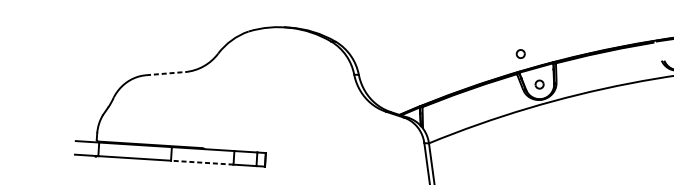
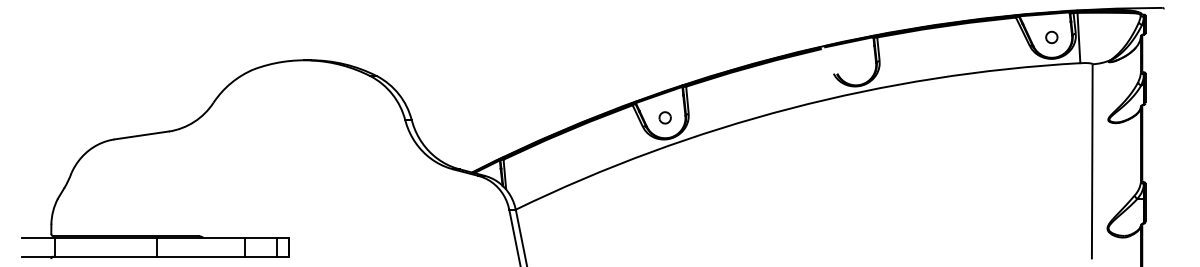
part: (520, 53) -> (635, 76), removed
line: (165, 73) -> (141, 135), dashed -> solid
line: (202, 162) -> (200, 256), dashed -> solid

